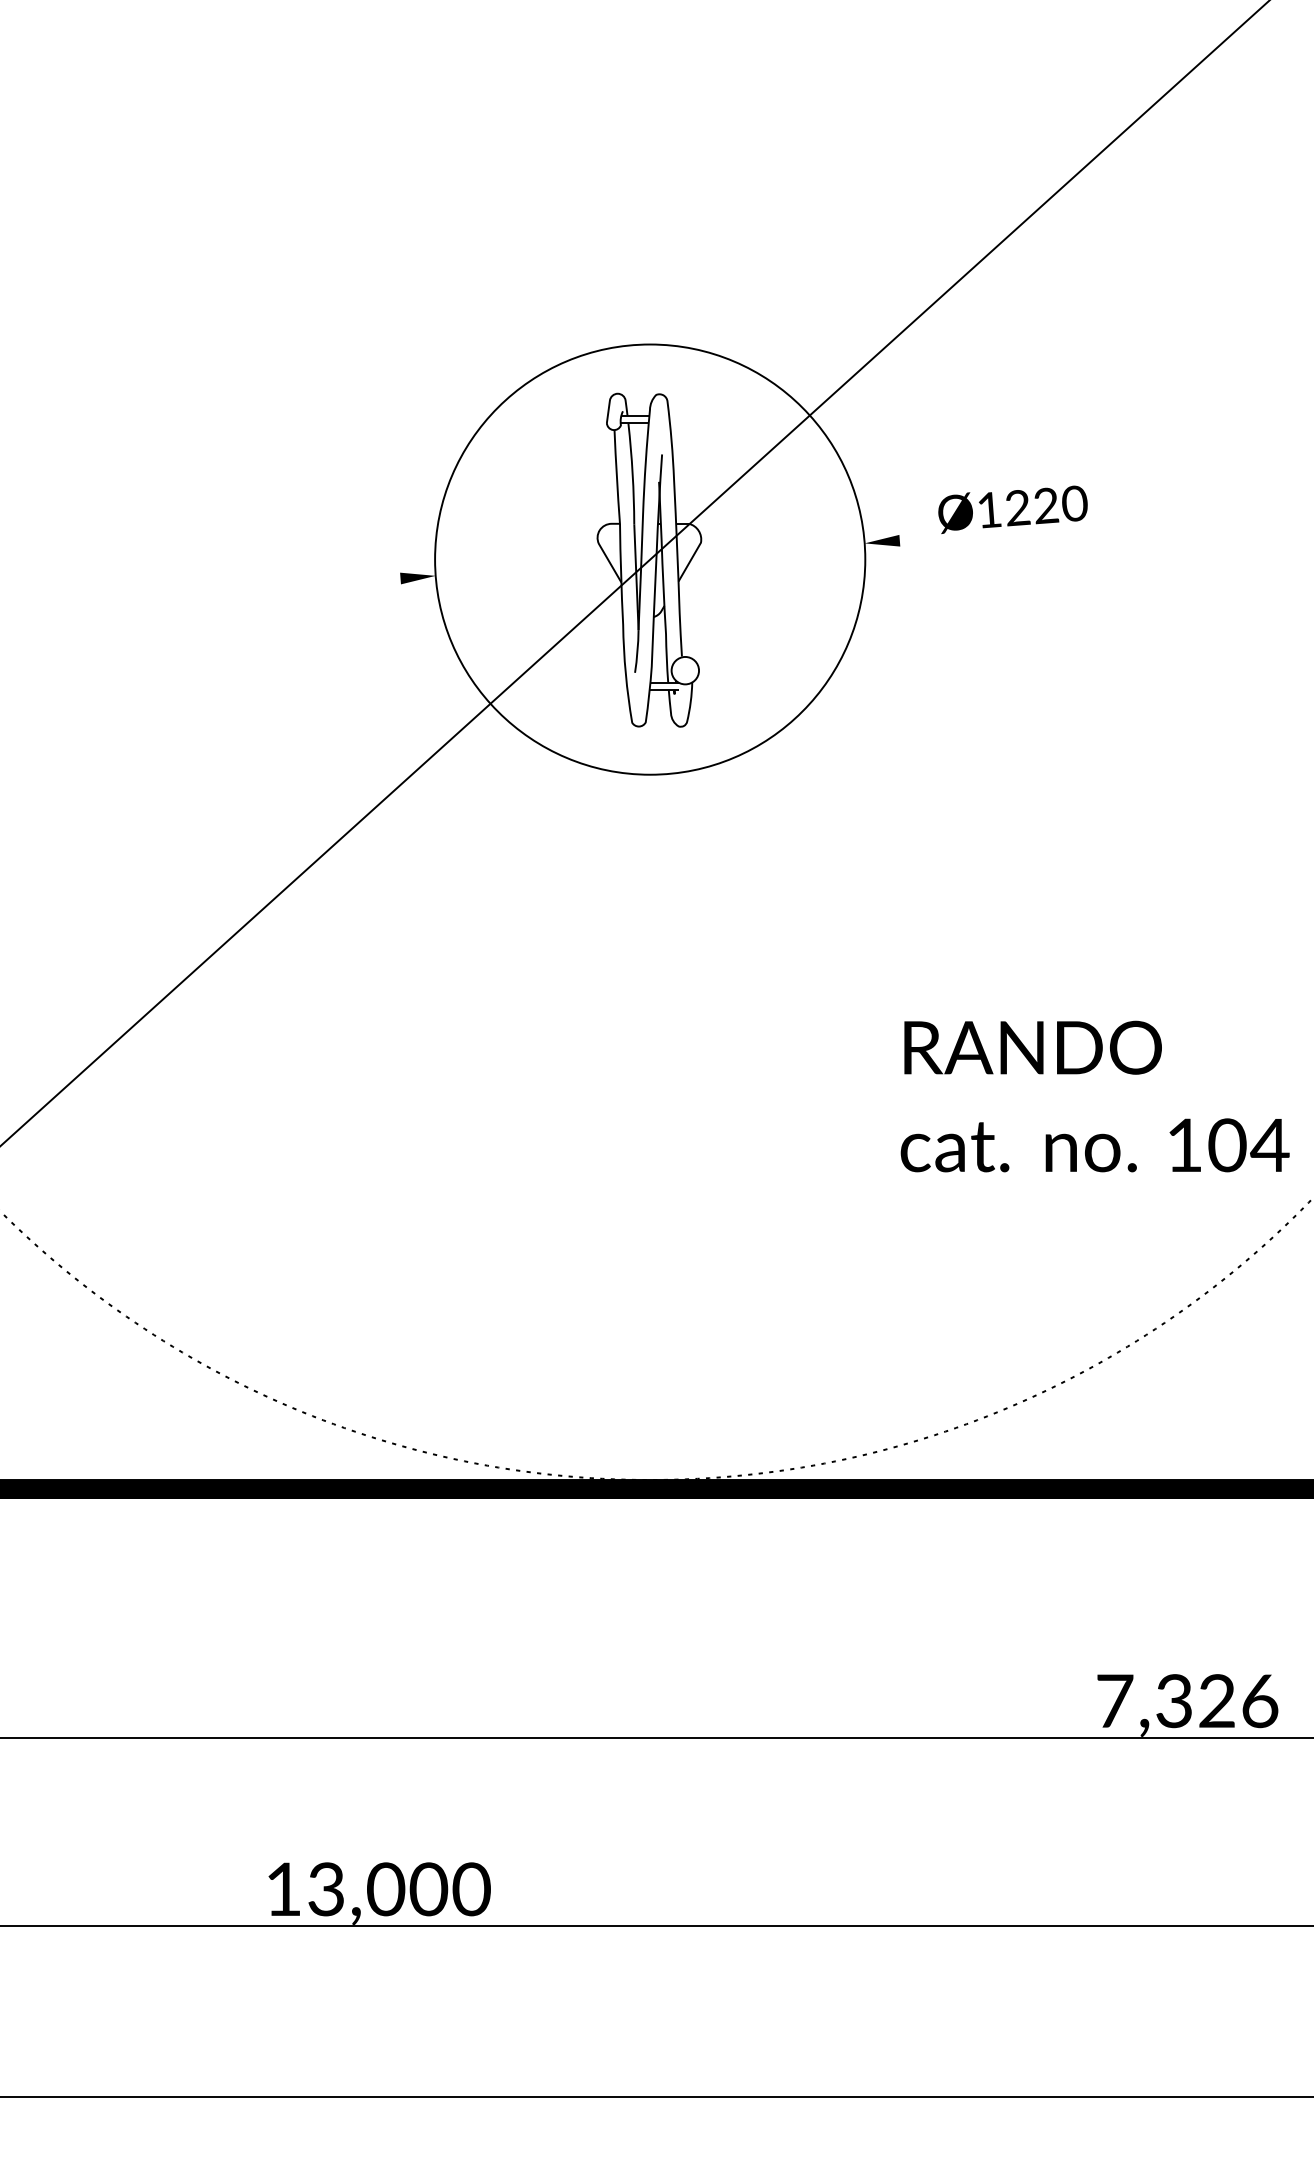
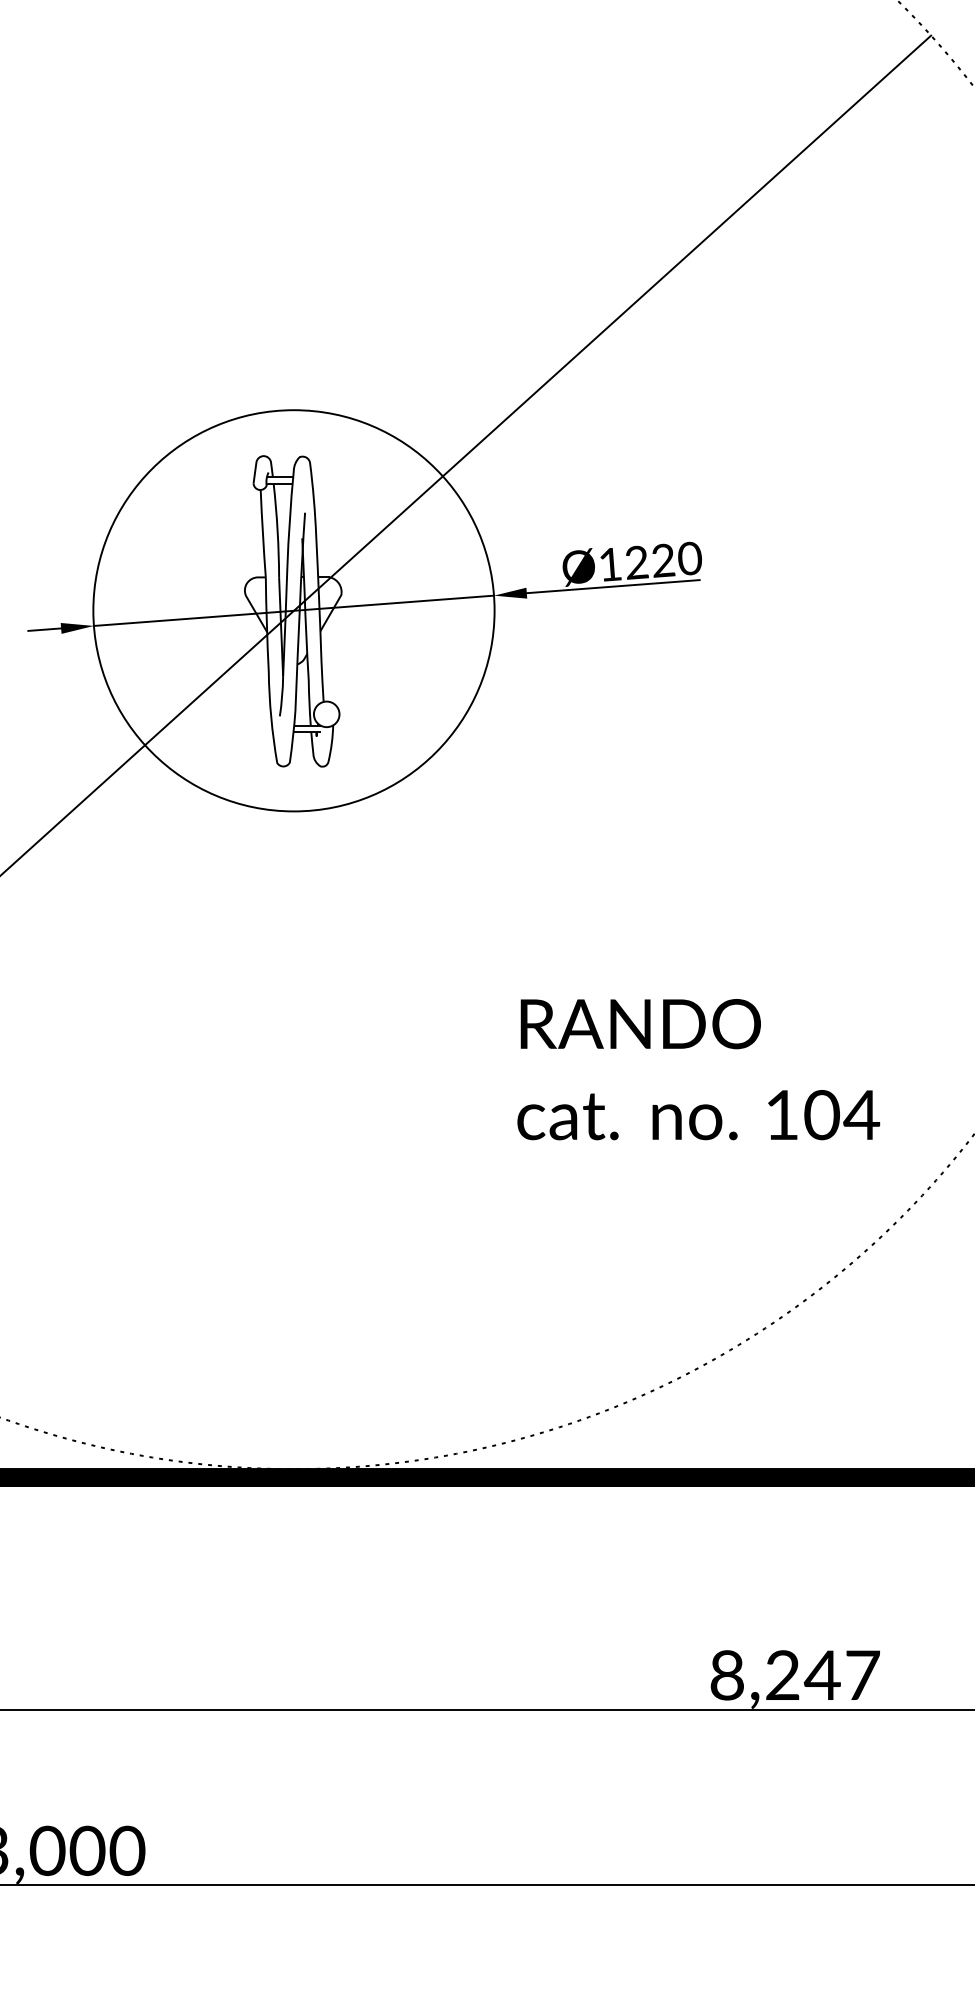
line: (992, 533) -> (613, 586), added
line: (649, 559) -> (293, 610), added
line: (382, 579) -> (44, 629), added
text: (1094, 1096) -> (698, 1069), moved
text: (1187, 1701) -> (795, 1675), 7,326 -> 8,247

